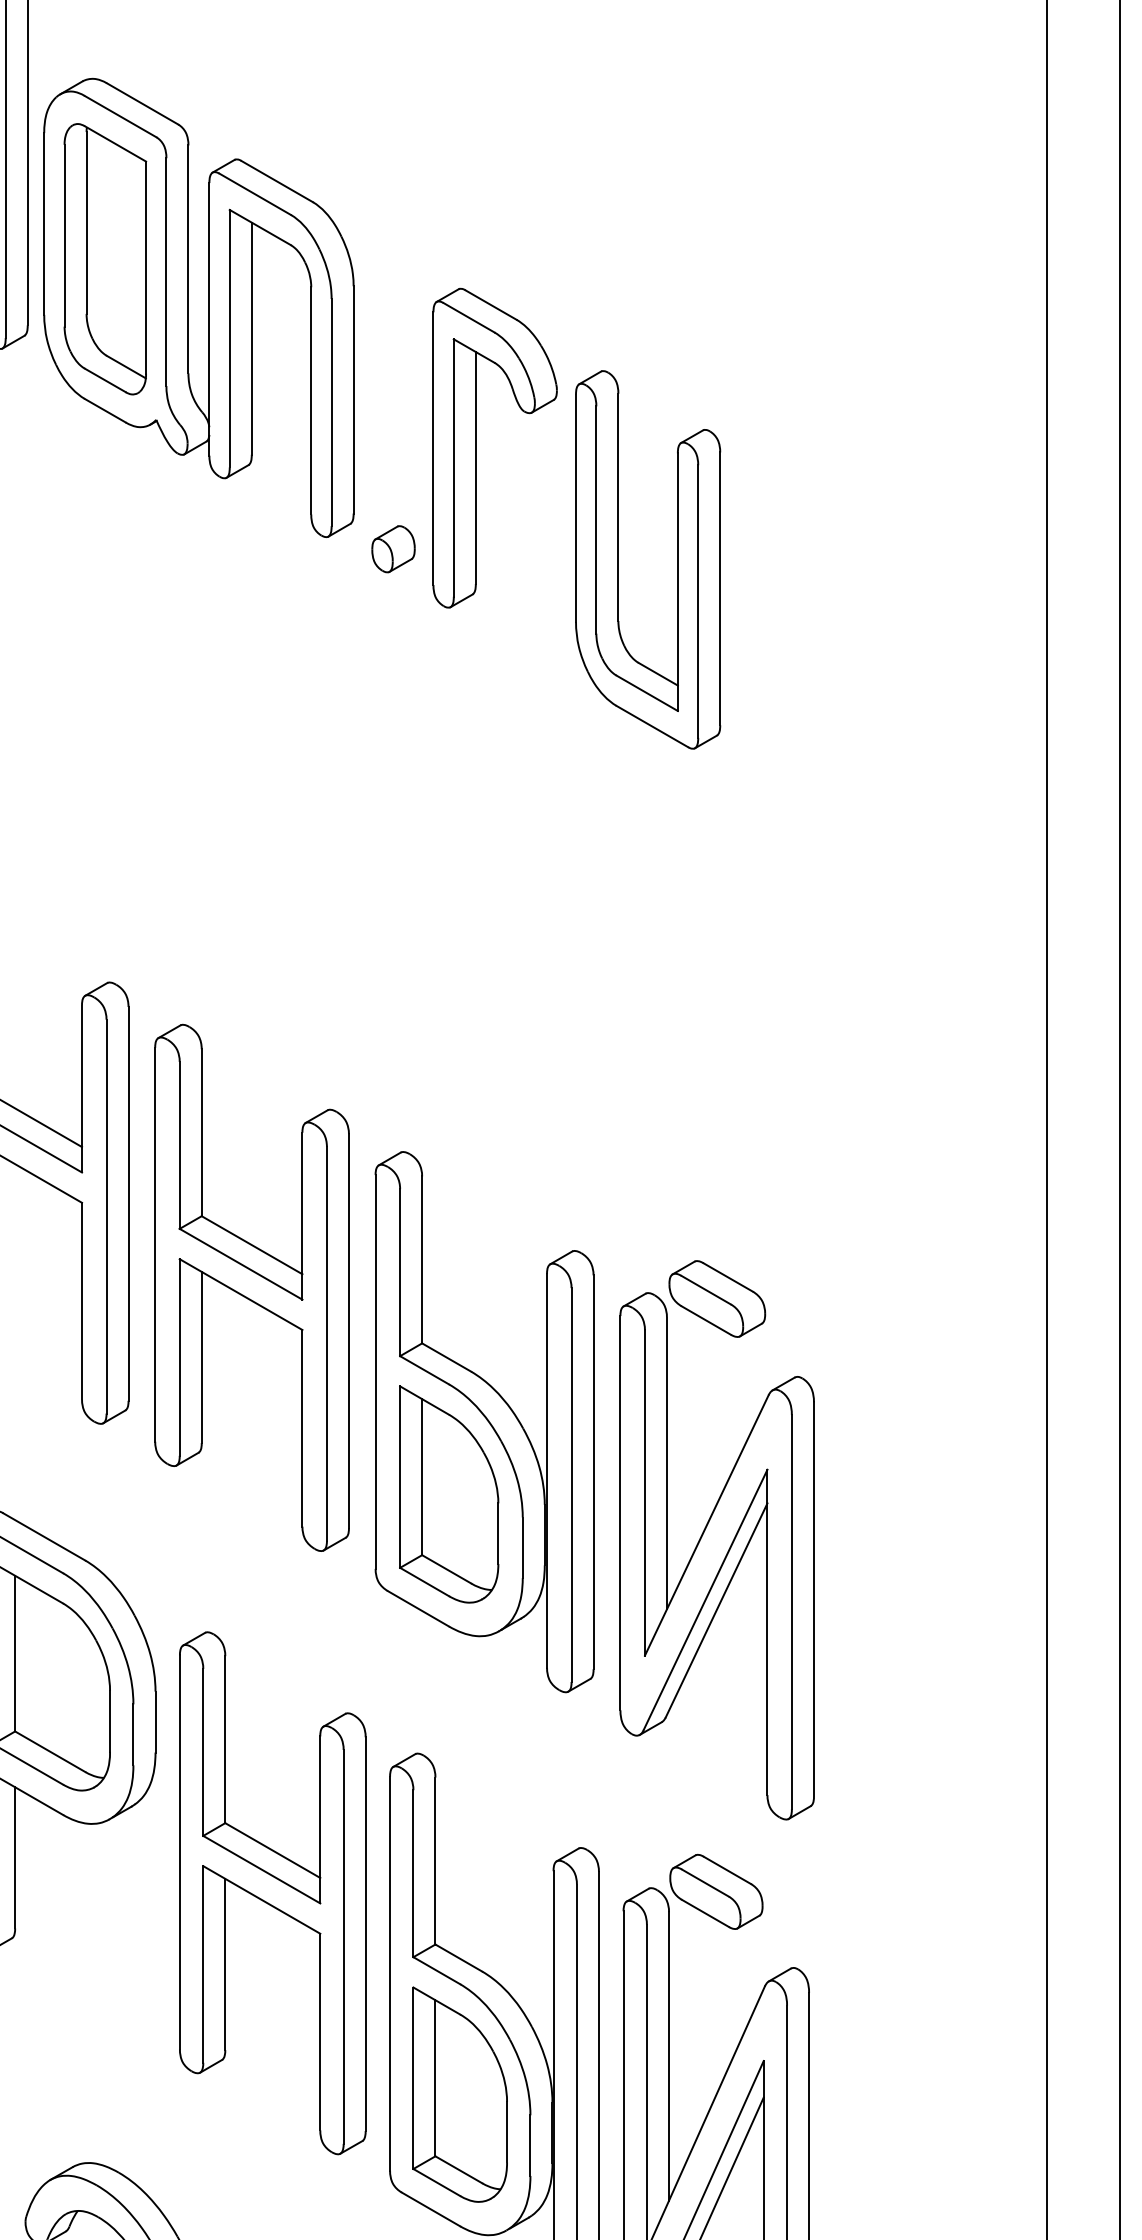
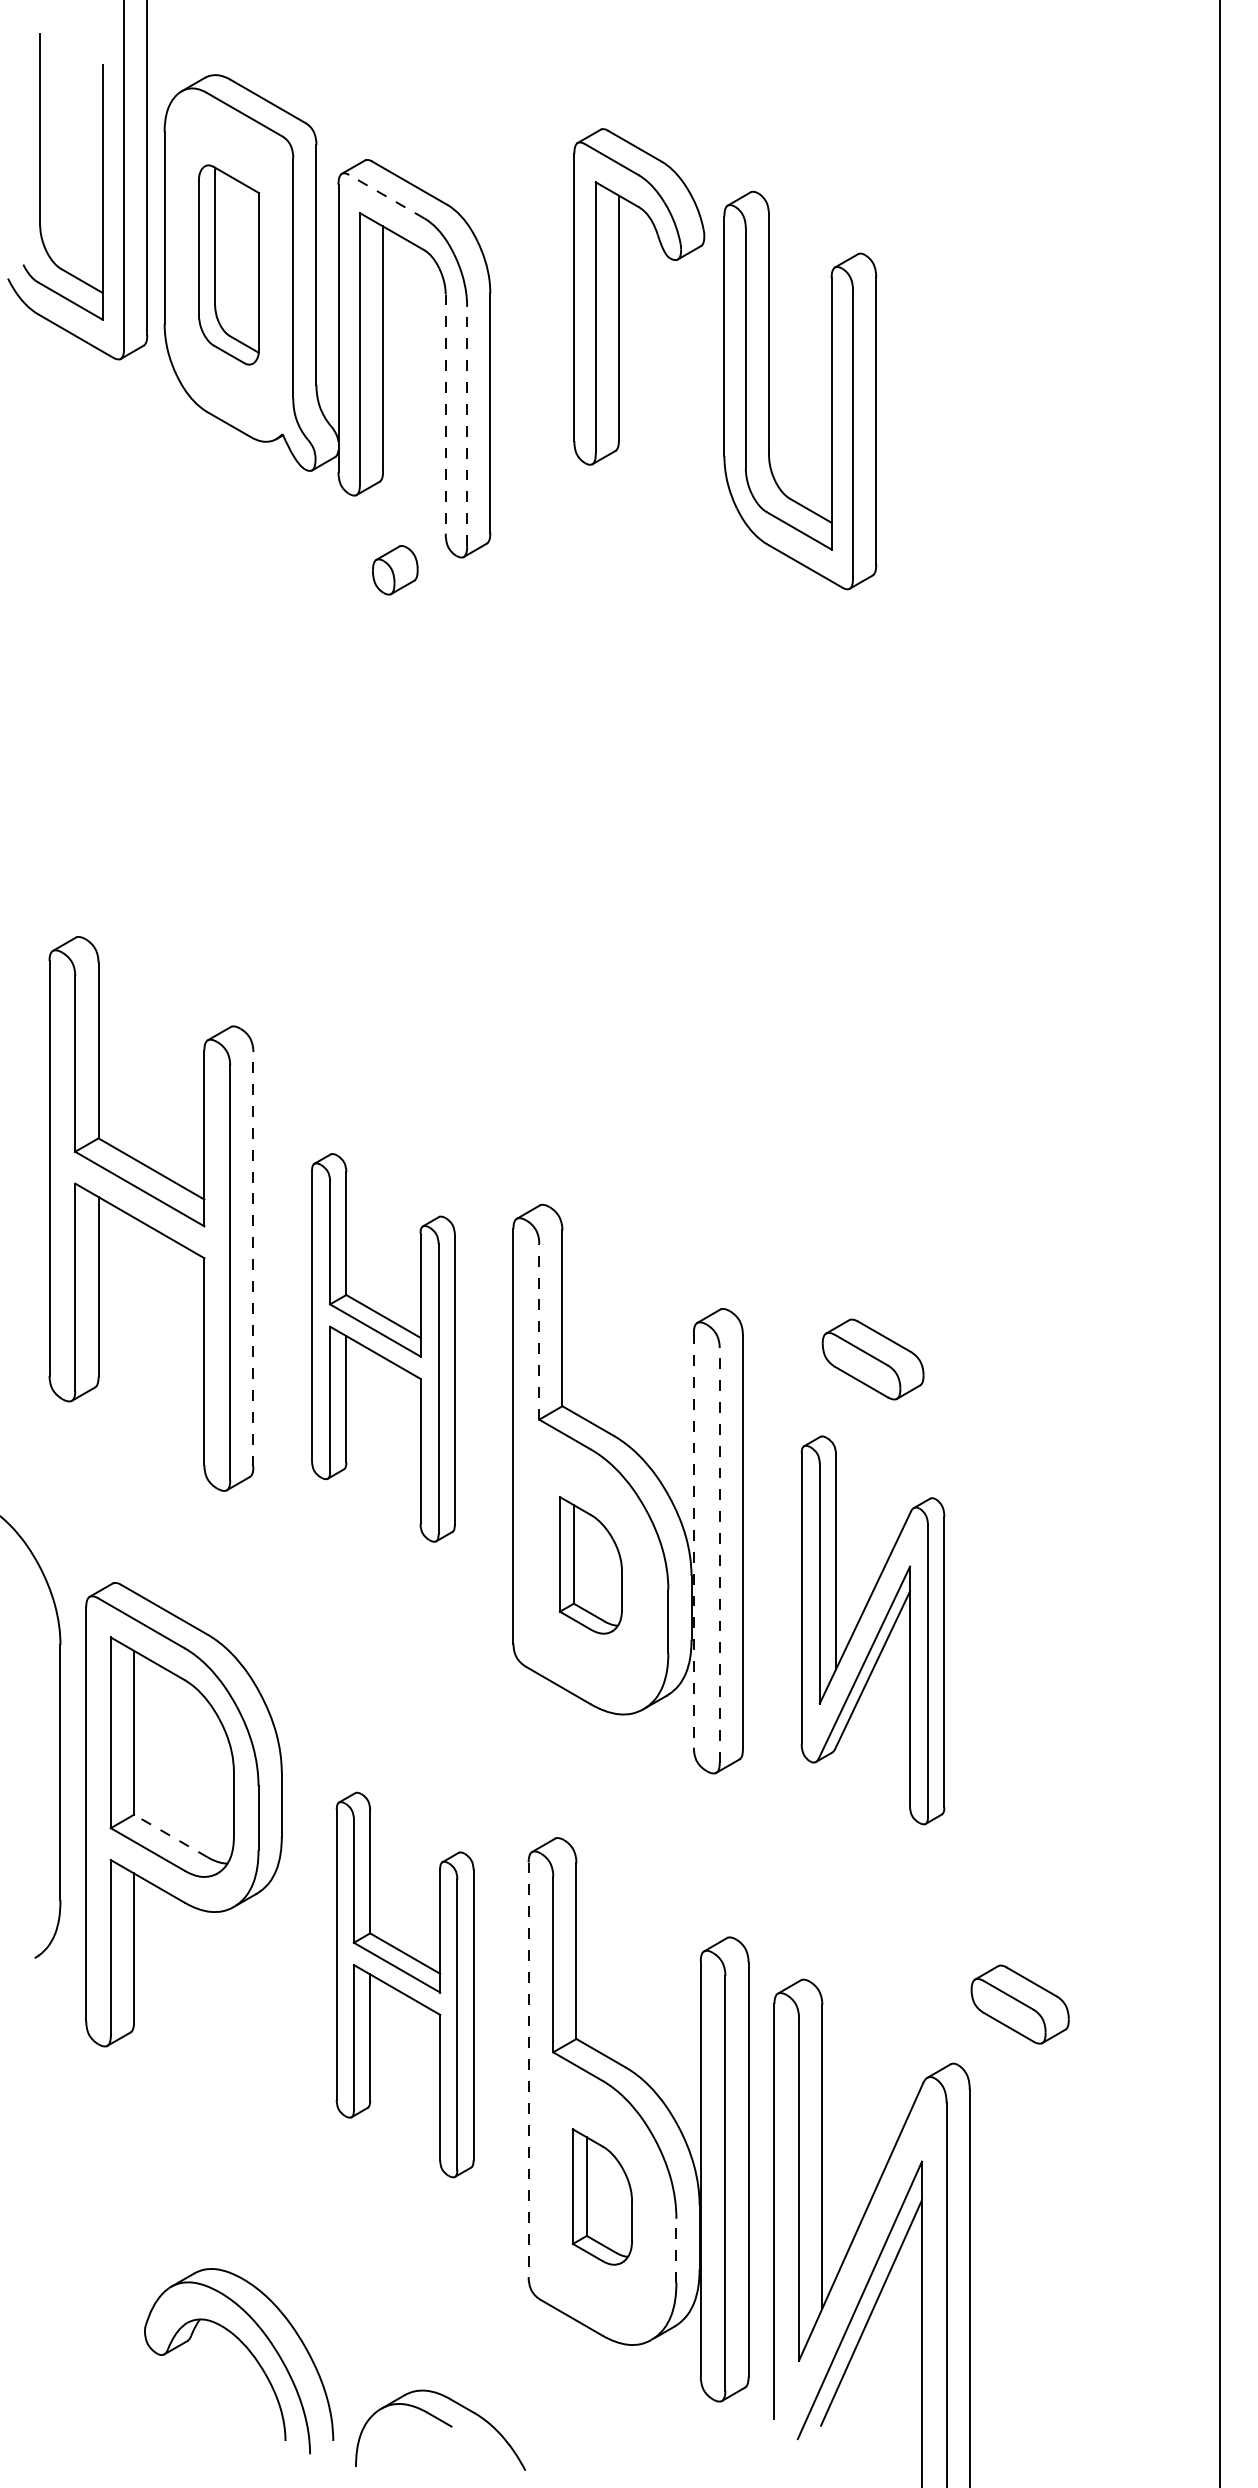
line: (255, 194) -> (386, 196), solid -> dashed
part: (104, 258) -> (228, 264), size x0.7
line: (311, 401) -> (445, 414), solid -> dashed
line: (331, 412) -> (467, 426), solid -> dashed
part: (476, 447) -> (619, 296), moved
part: (393, 549) -> (395, 570), moved
part: (618, 559) -> (769, 390), moved
line: (128, 1203) -> (253, 1258), solid -> dashed
line: (400, 1272) -> (539, 1331), solid -> dashed
part: (252, 1287) -> (383, 1347), size x0.7
line: (546, 1470) -> (693, 1540), solid -> dashed
line: (571, 1484) -> (719, 1554), solid -> dashed
part: (448, 1494) -> (590, 1565), size x0.6
part: (716, 1556) -> (872, 1630), size x0.7
line: (49, 1752) -> (170, 1836), solid -> dashed
part: (715, 1891) -> (1019, 2004), moved
part: (272, 1892) -> (404, 1984), size x0.7
line: (389, 1974) -> (528, 2070), solid -> dashed
part: (460, 2094) -> (602, 2196), size x0.6
line: (530, 2145) -> (676, 2250), solid -> dashed

